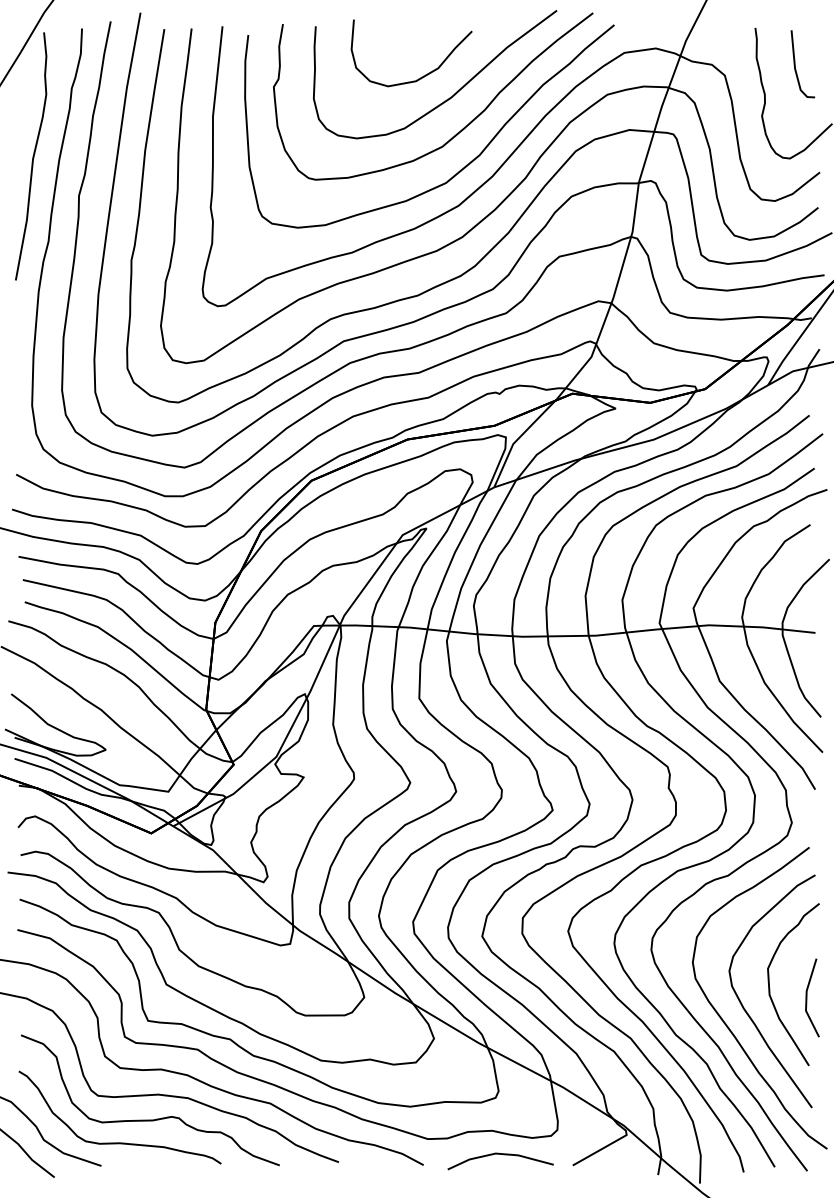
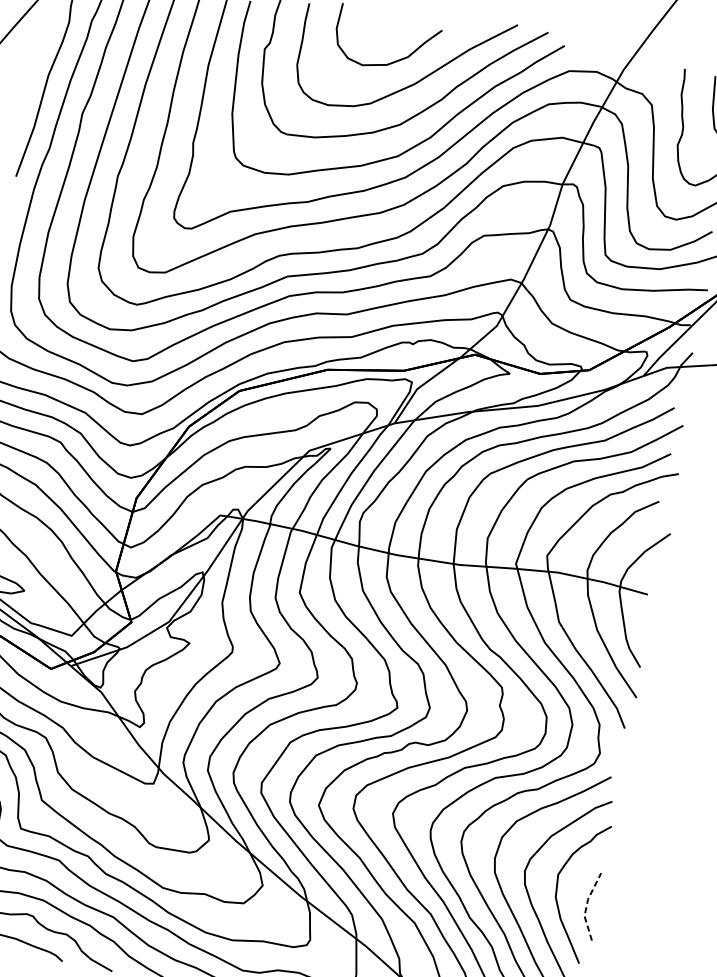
line: (806, 998) -> (586, 905), solid -> dashed

